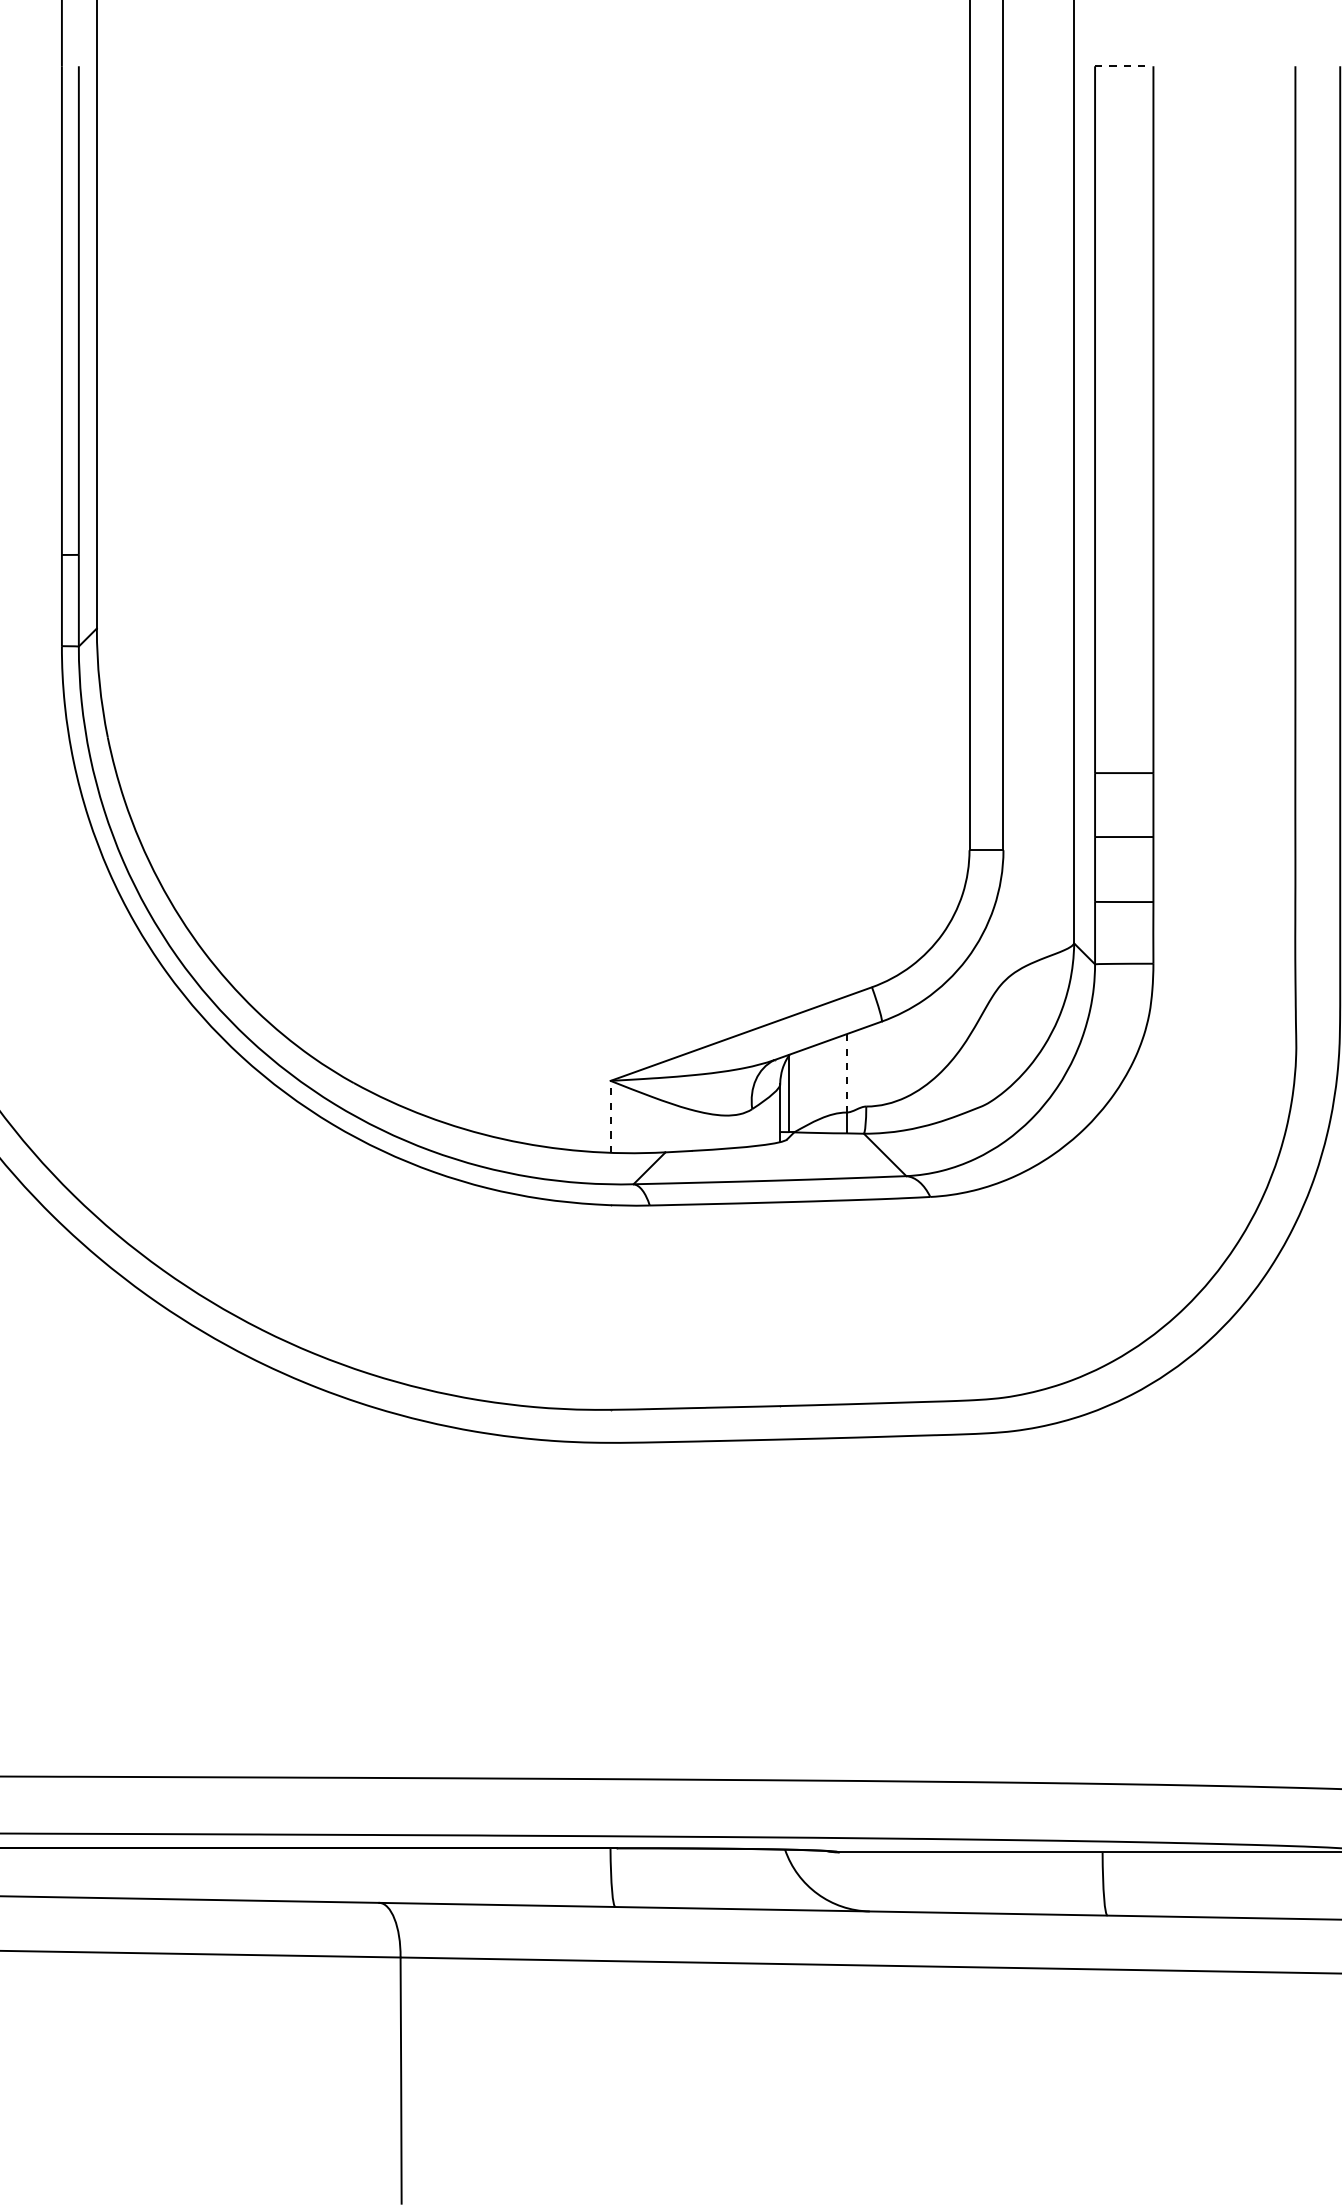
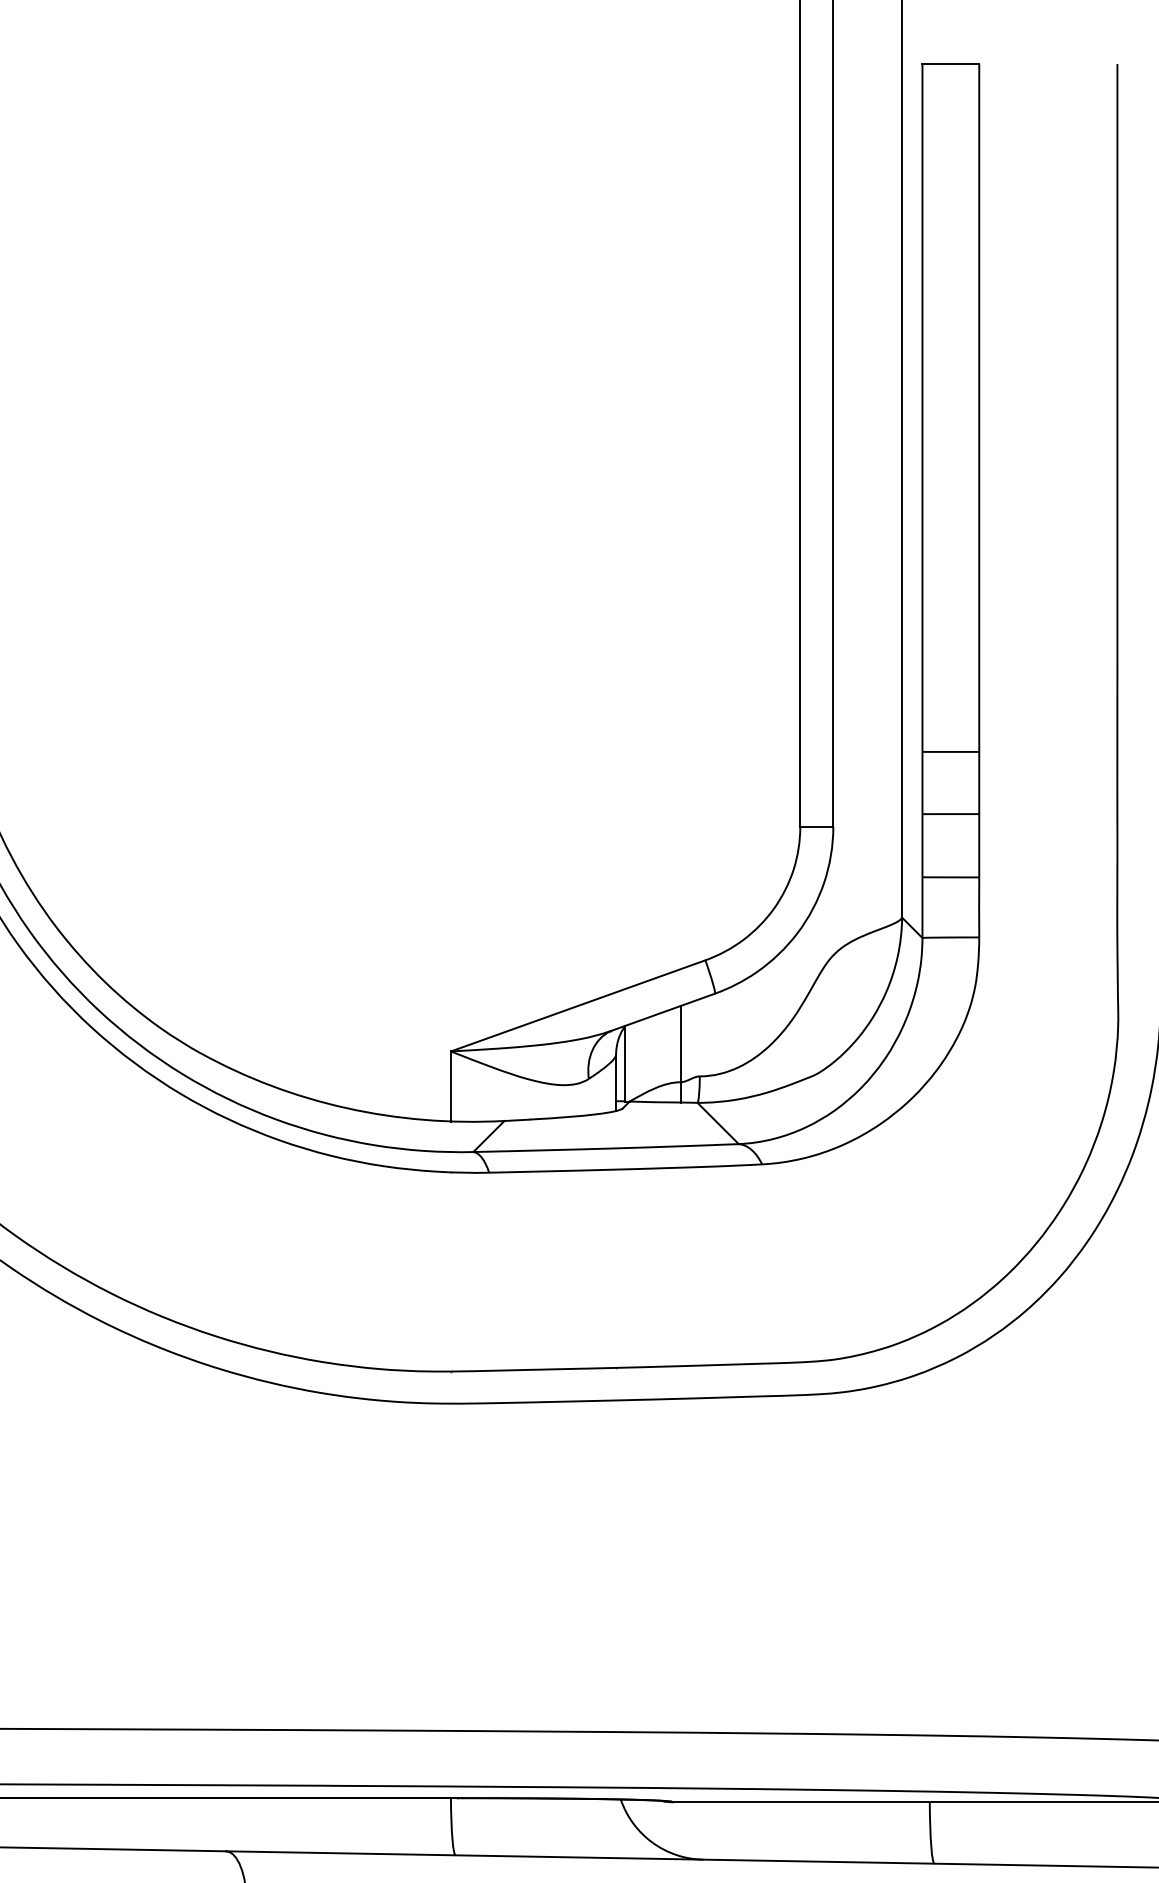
line: (1124, 66) -> (951, 64), dashed -> solid
line: (846, 1073) -> (680, 1044), dashed -> solid
line: (610, 1116) -> (450, 1086), dashed -> solid

